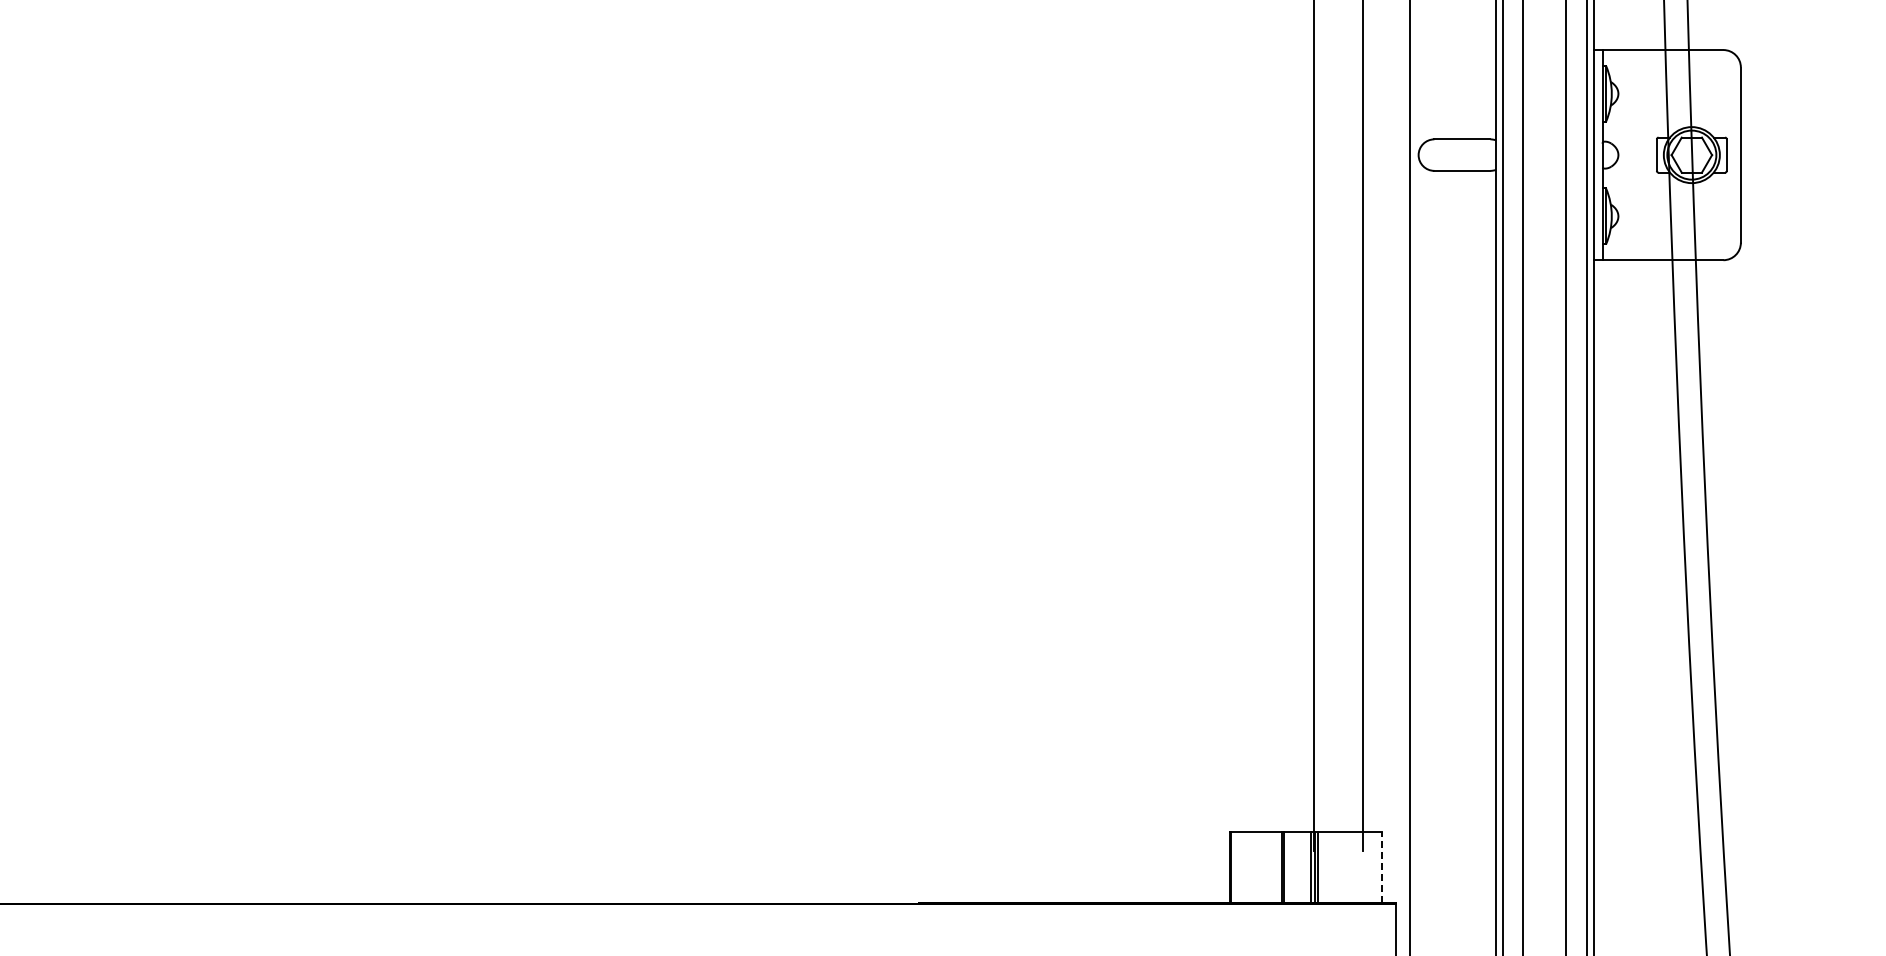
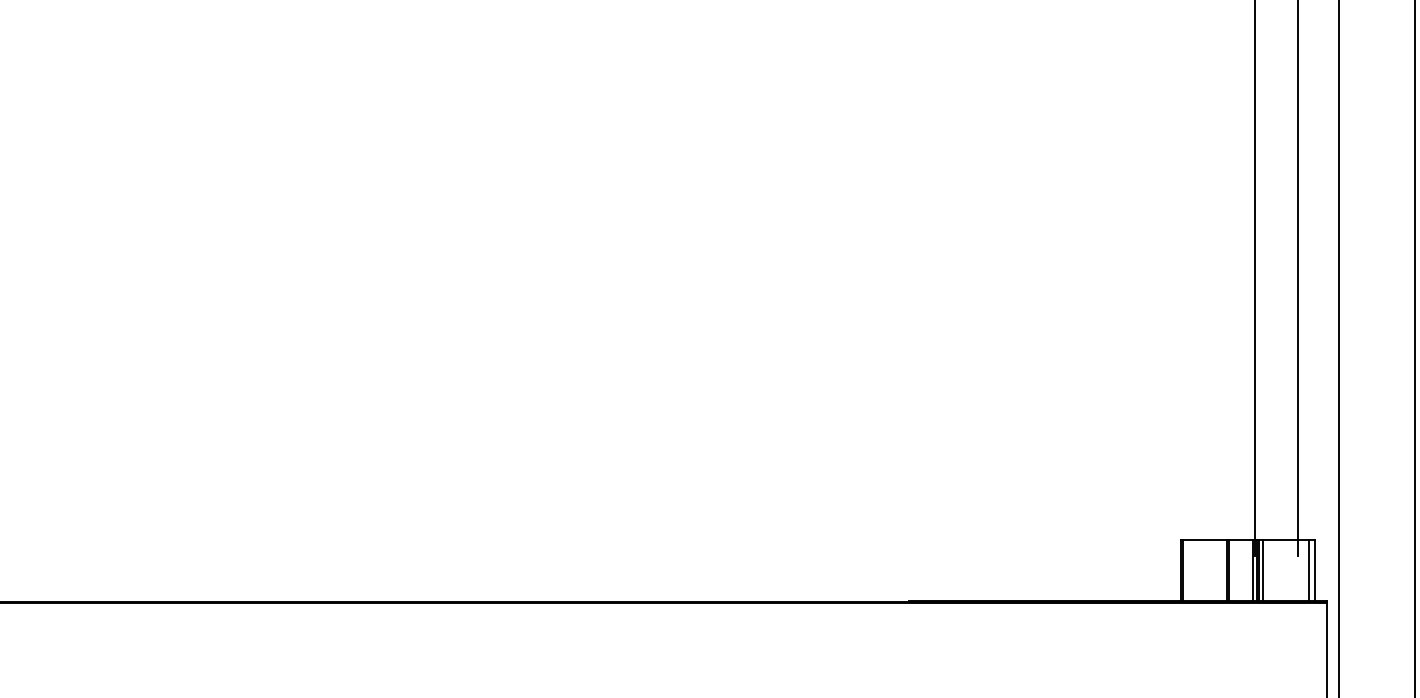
line: (1322, 867) -> (1262, 570), added
line: (1375, 867) -> (1309, 570), added
line: (1381, 867) -> (1314, 570), dashed -> solid

